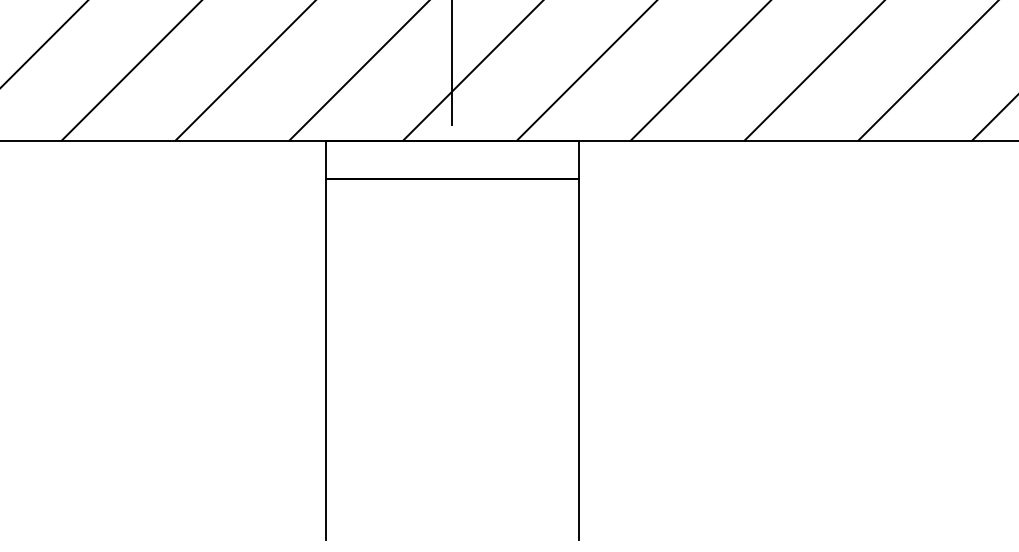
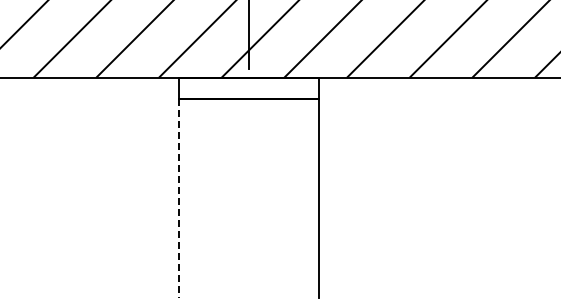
line: (326, 360) -> (179, 198), solid -> dashed

